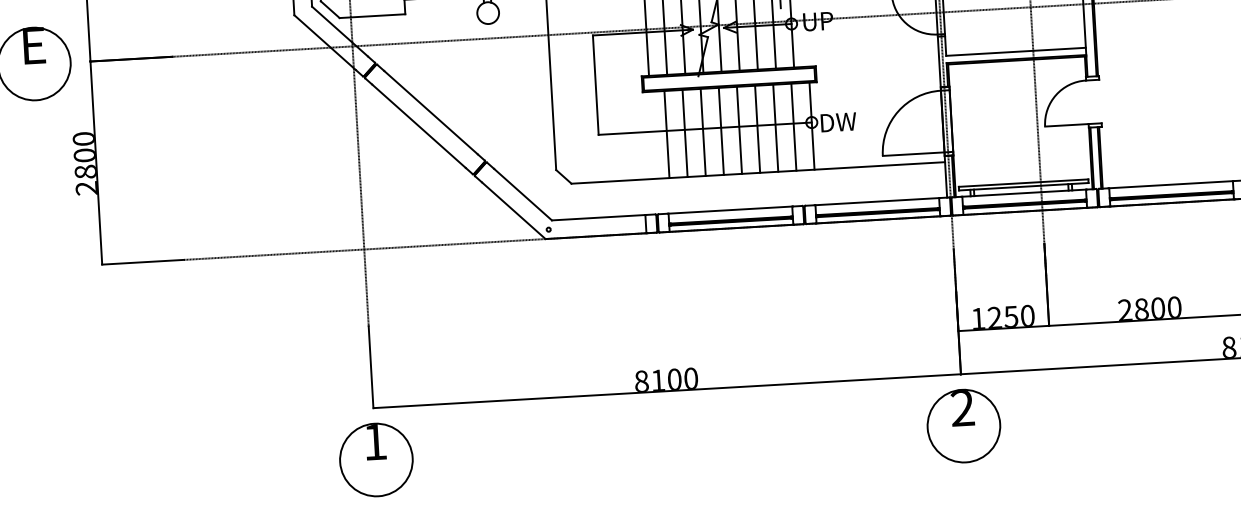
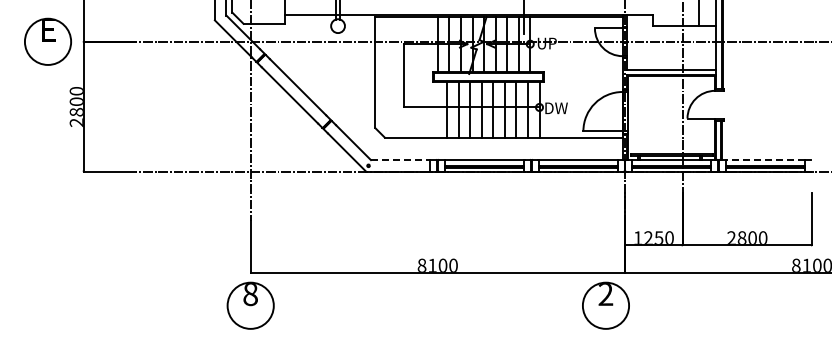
line: (1171, 185) -> (765, 160), solid -> dashed
line: (598, 218) -> (400, 160), solid -> dashed
part: (963, 425) -> (605, 305), moved
text: (375, 442) -> (250, 294), 1 -> 8

